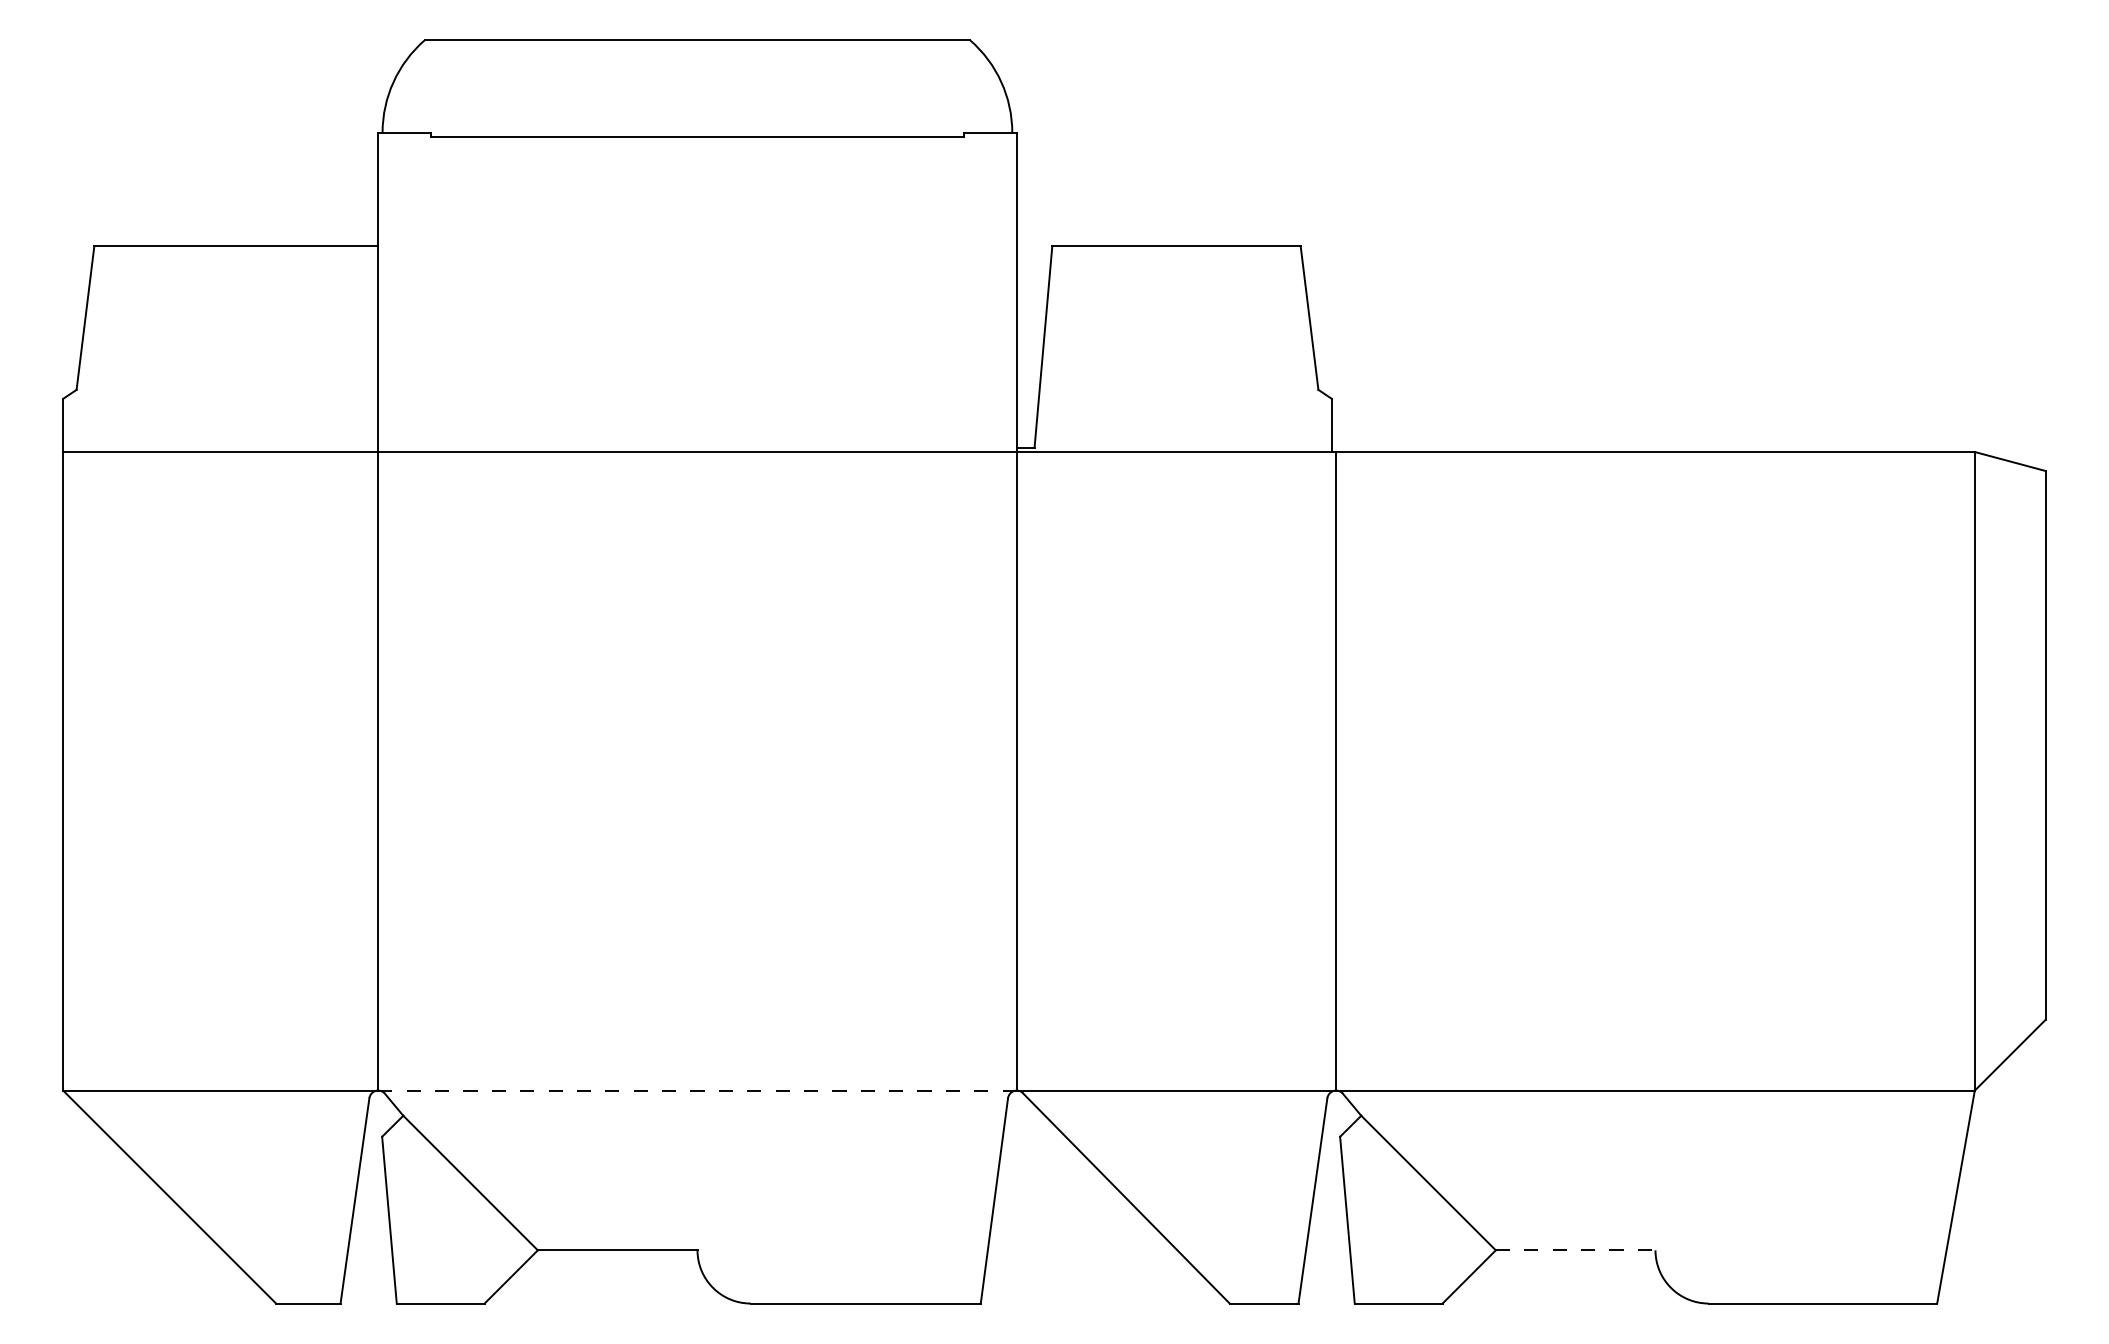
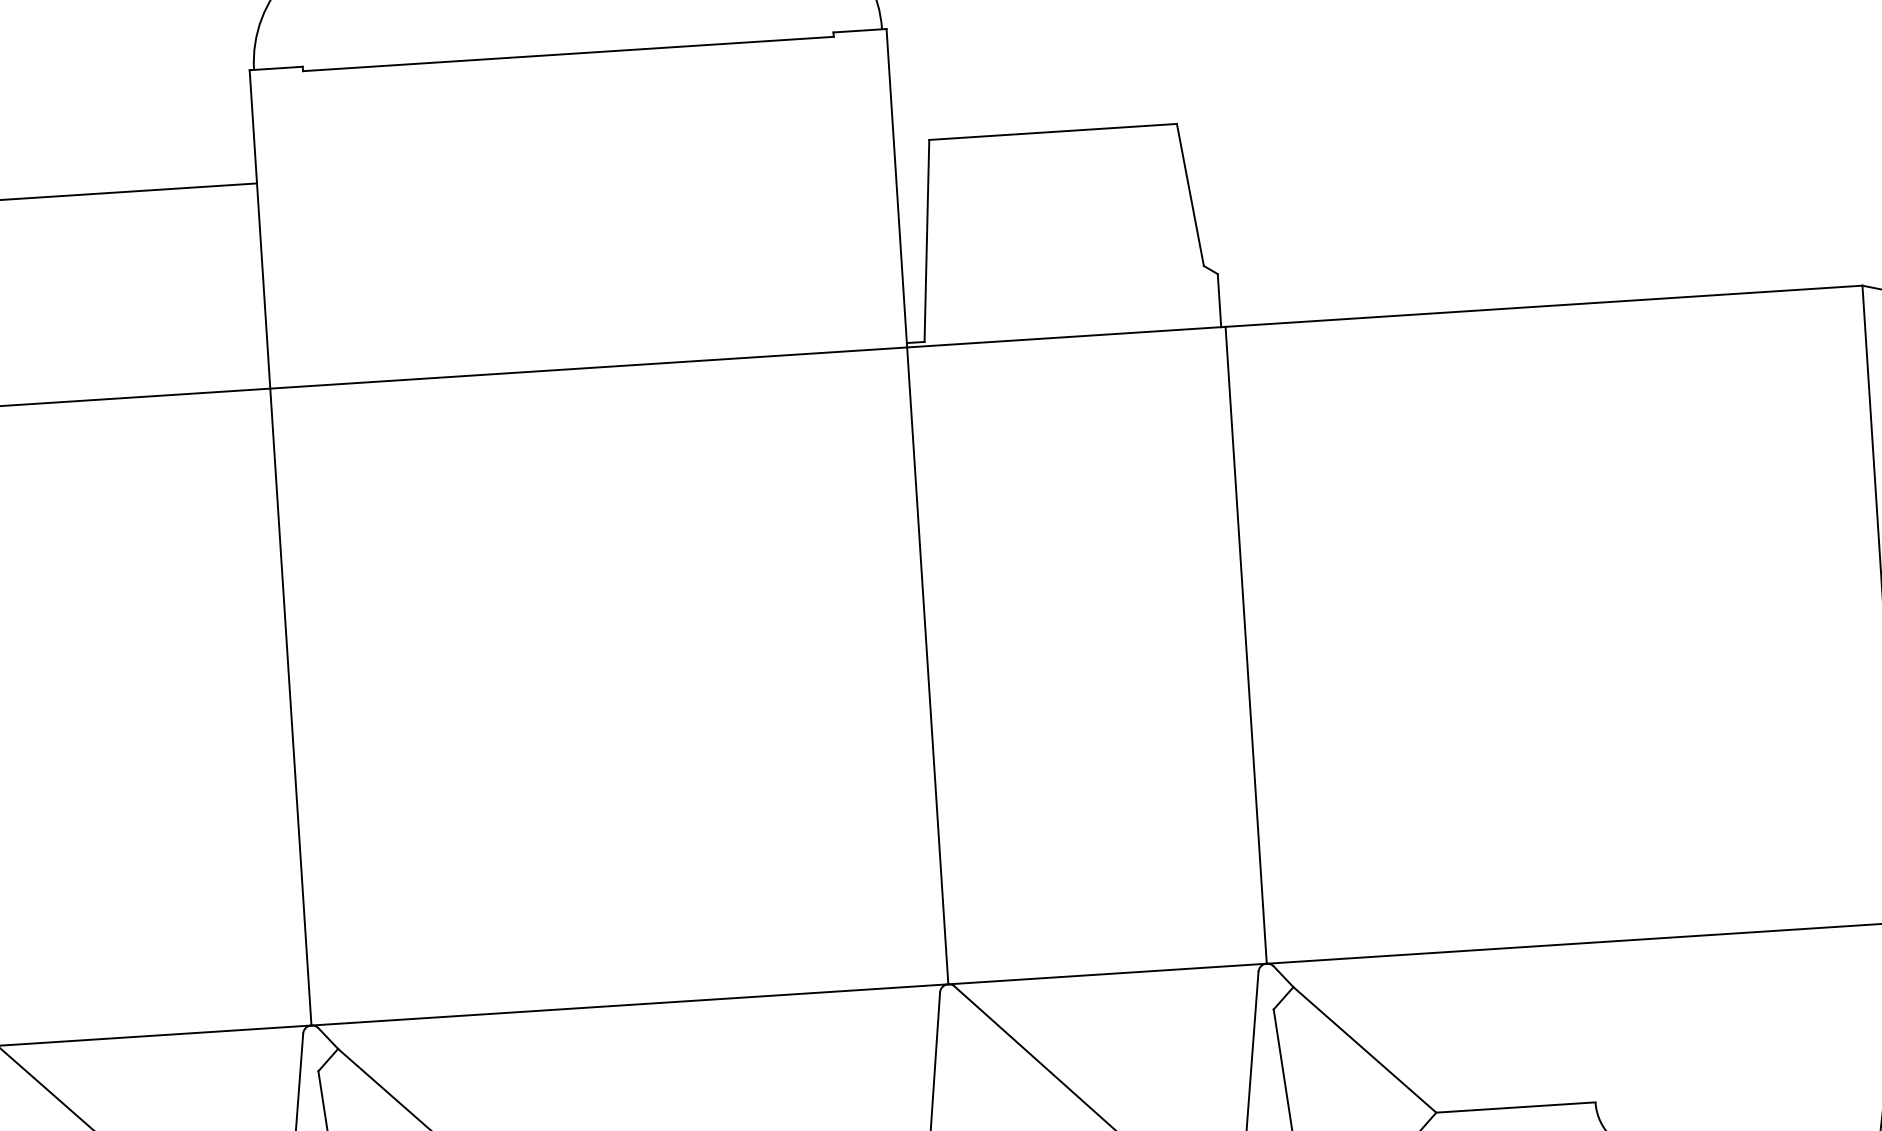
line: (698, 1090) -> (630, 1004), dashed -> solid
line: (1575, 1250) -> (1515, 1107), dashed -> solid

